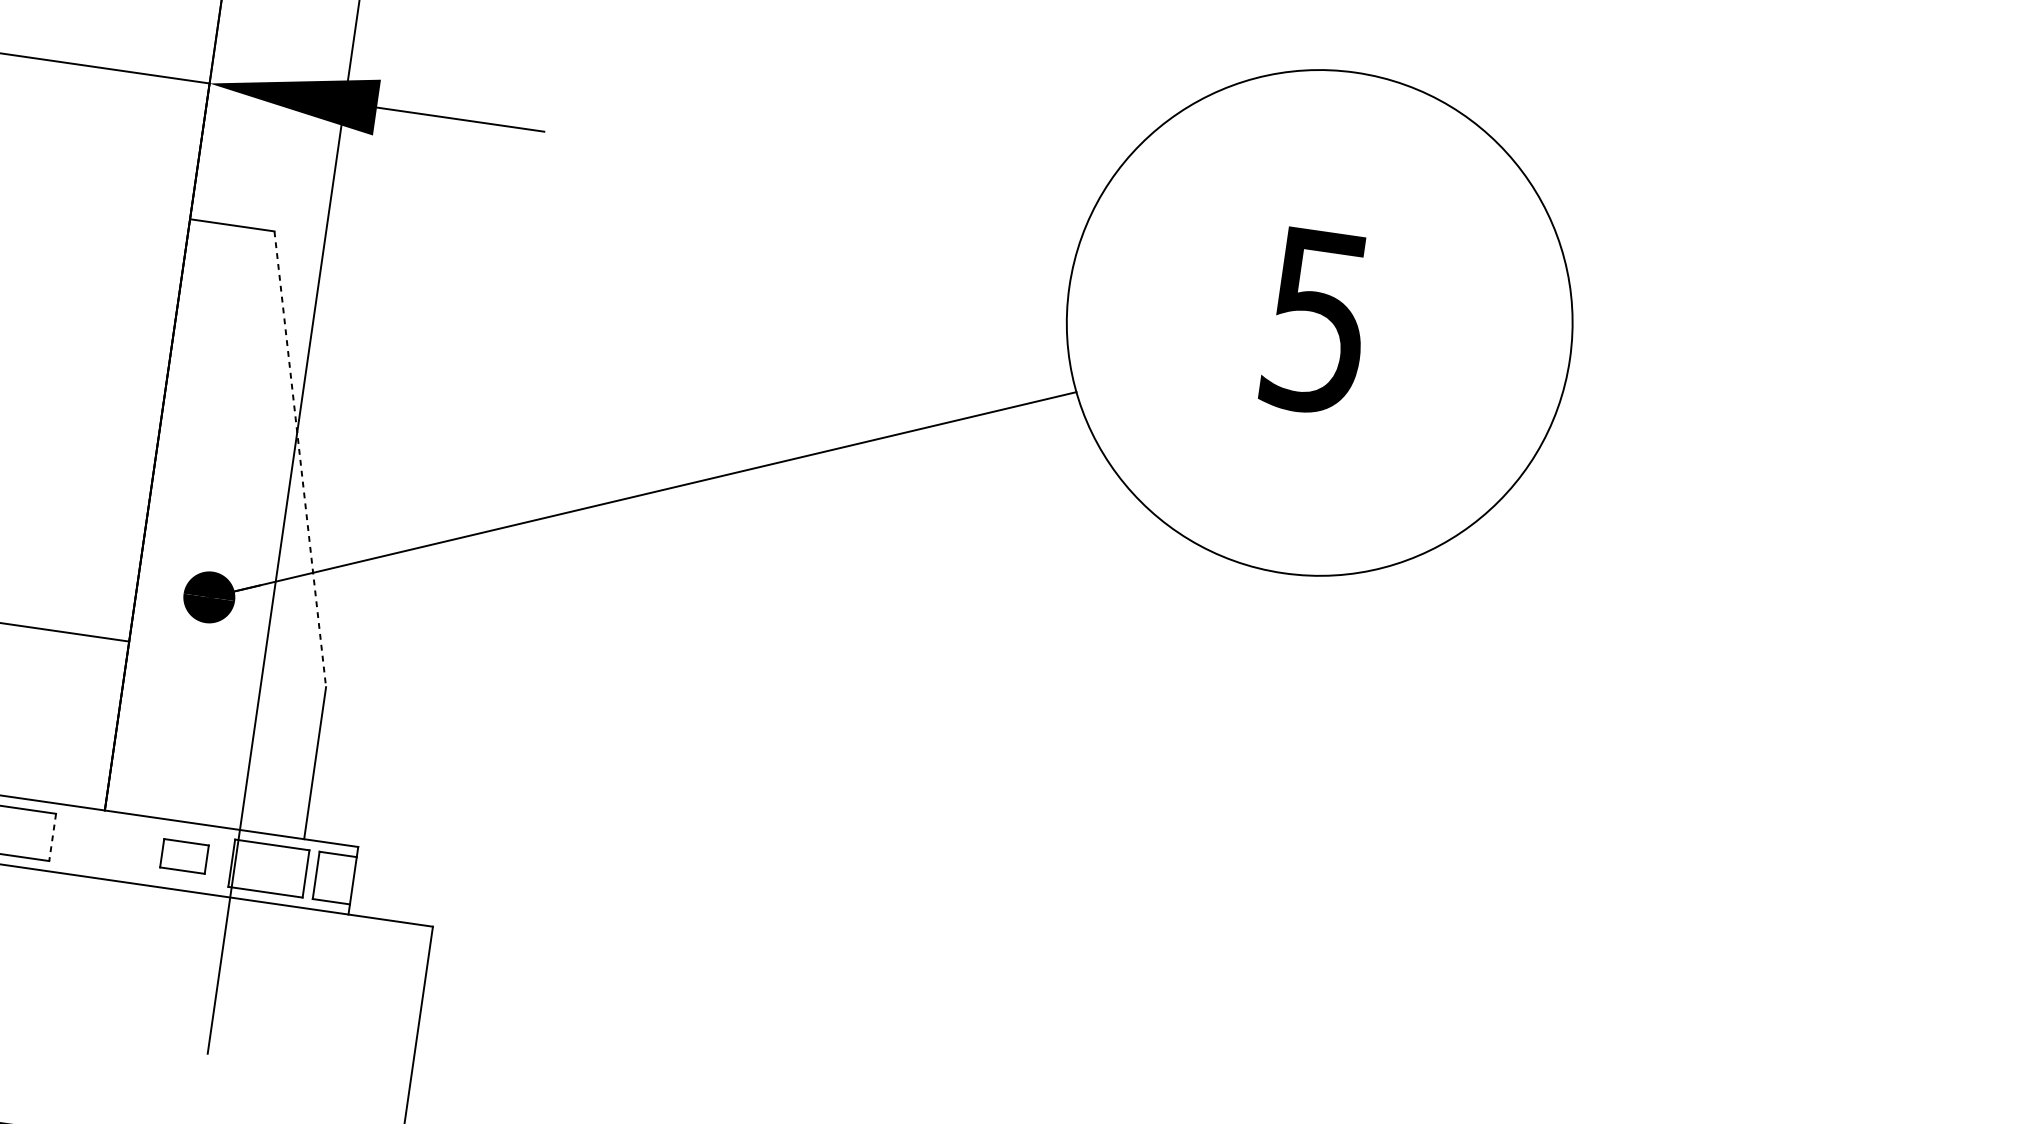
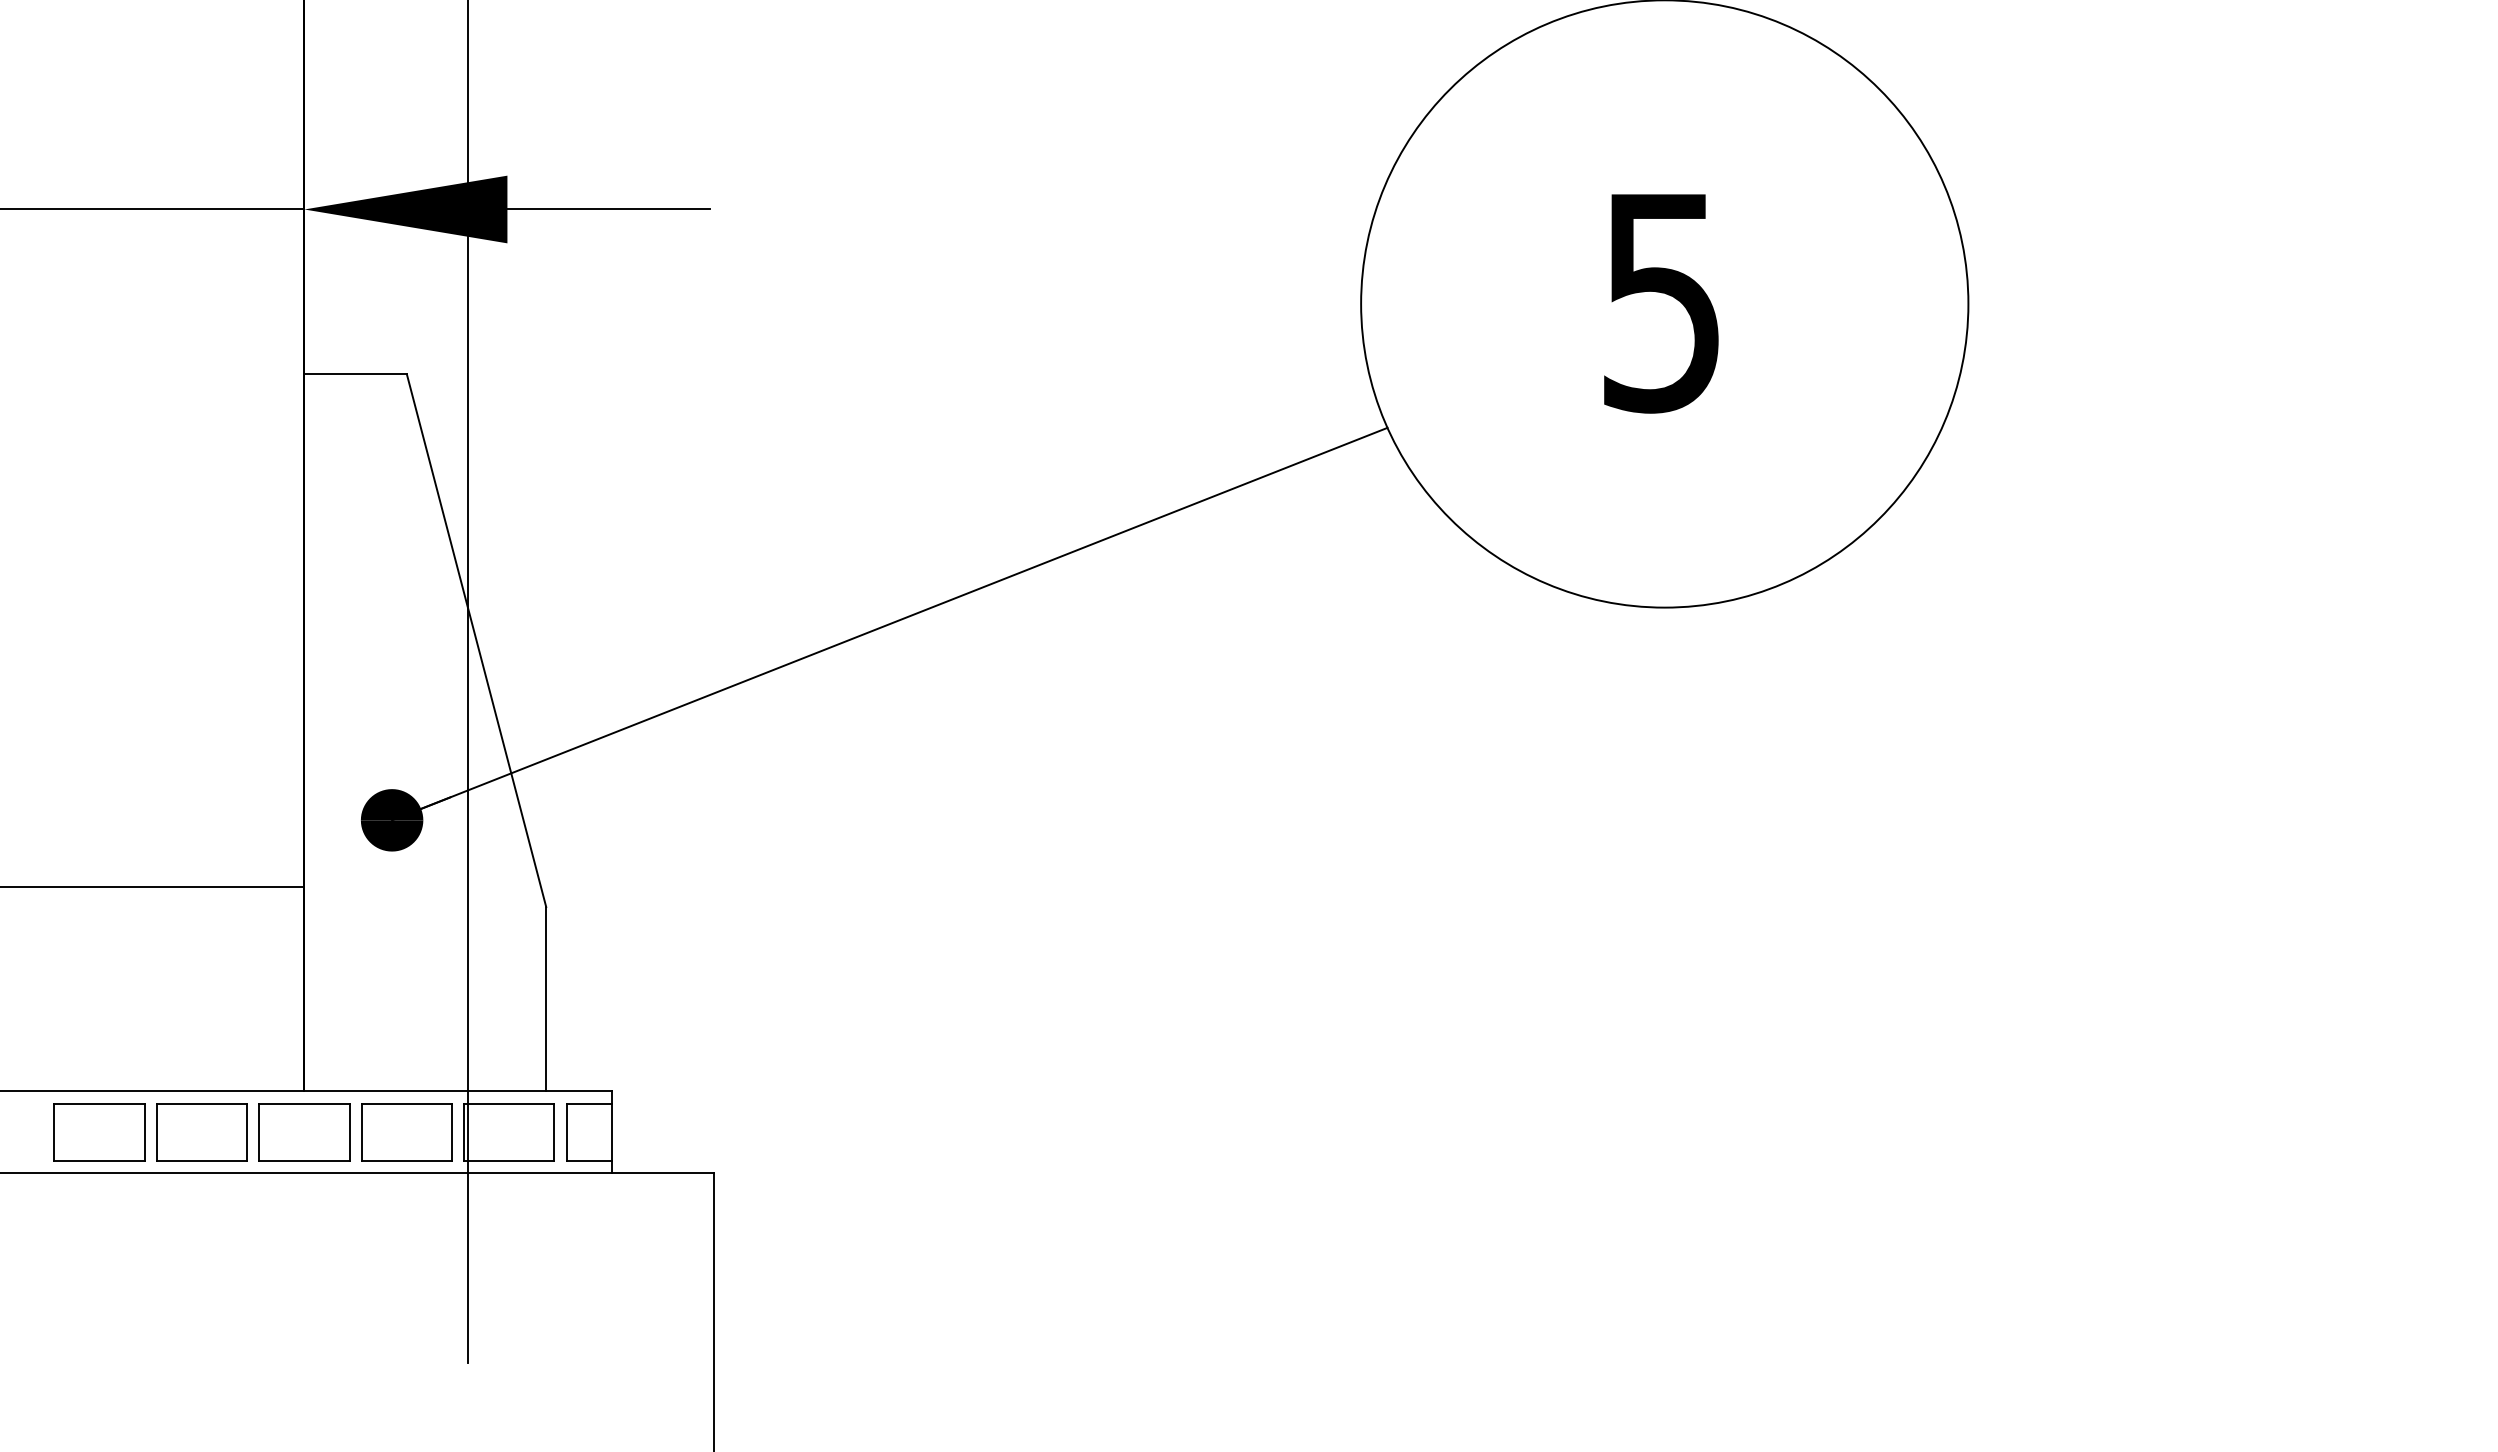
line: (300, 460) -> (476, 641), dashed -> solid
line: (53, 837) -> (247, 1132), dashed -> solid
part: (100, 844) -> (304, 1132), added
part: (184, 856) -> (406, 1132), size x1.67

